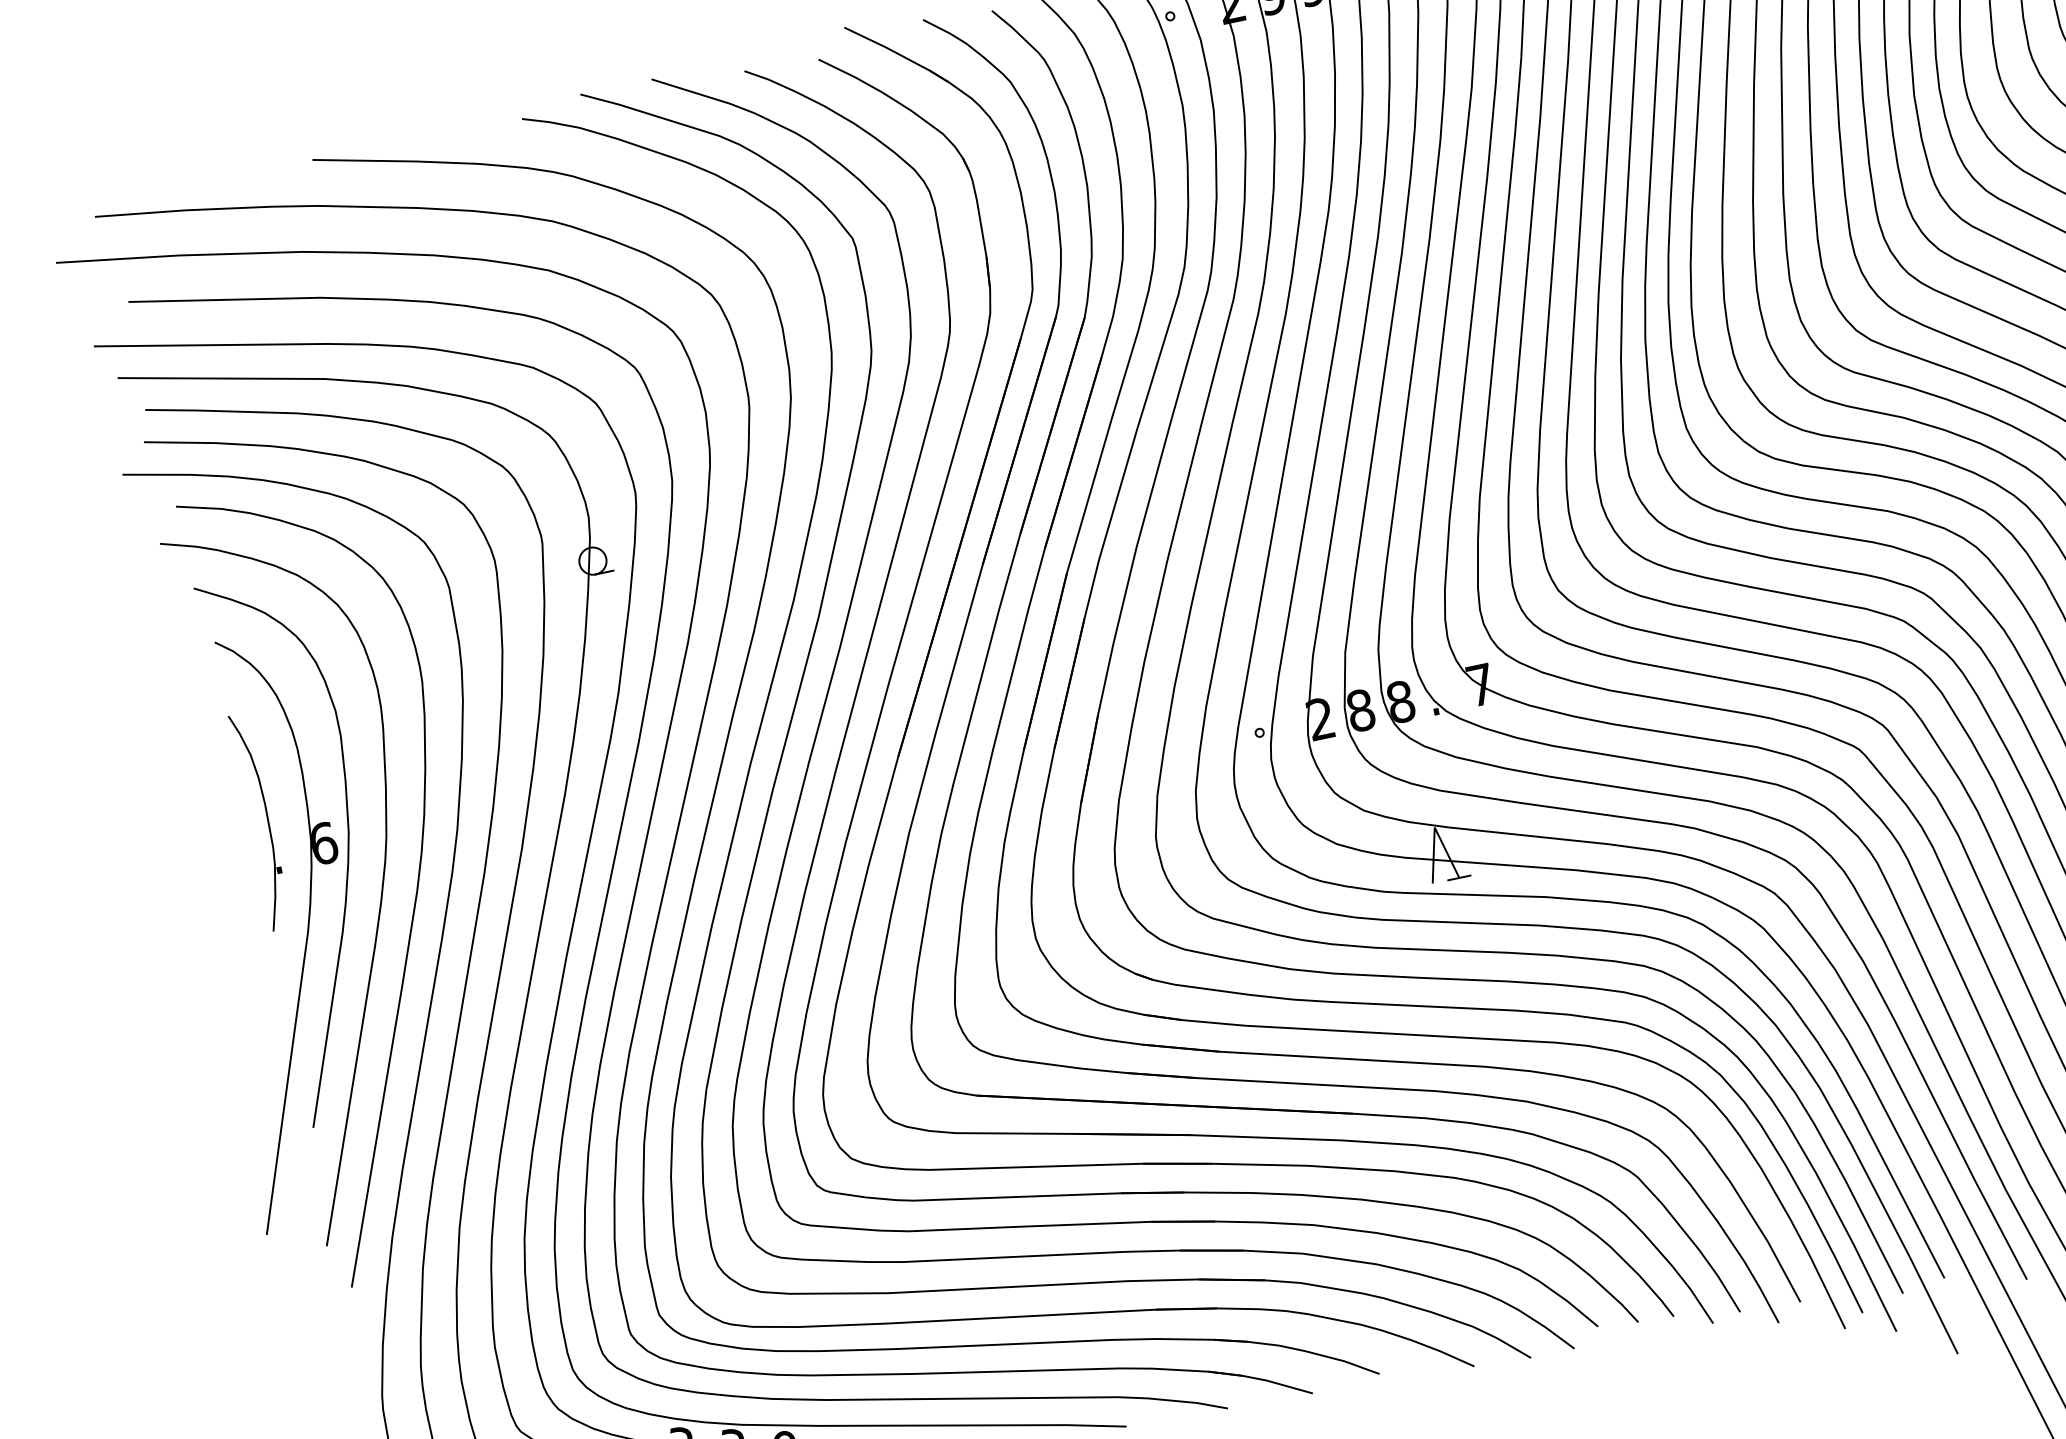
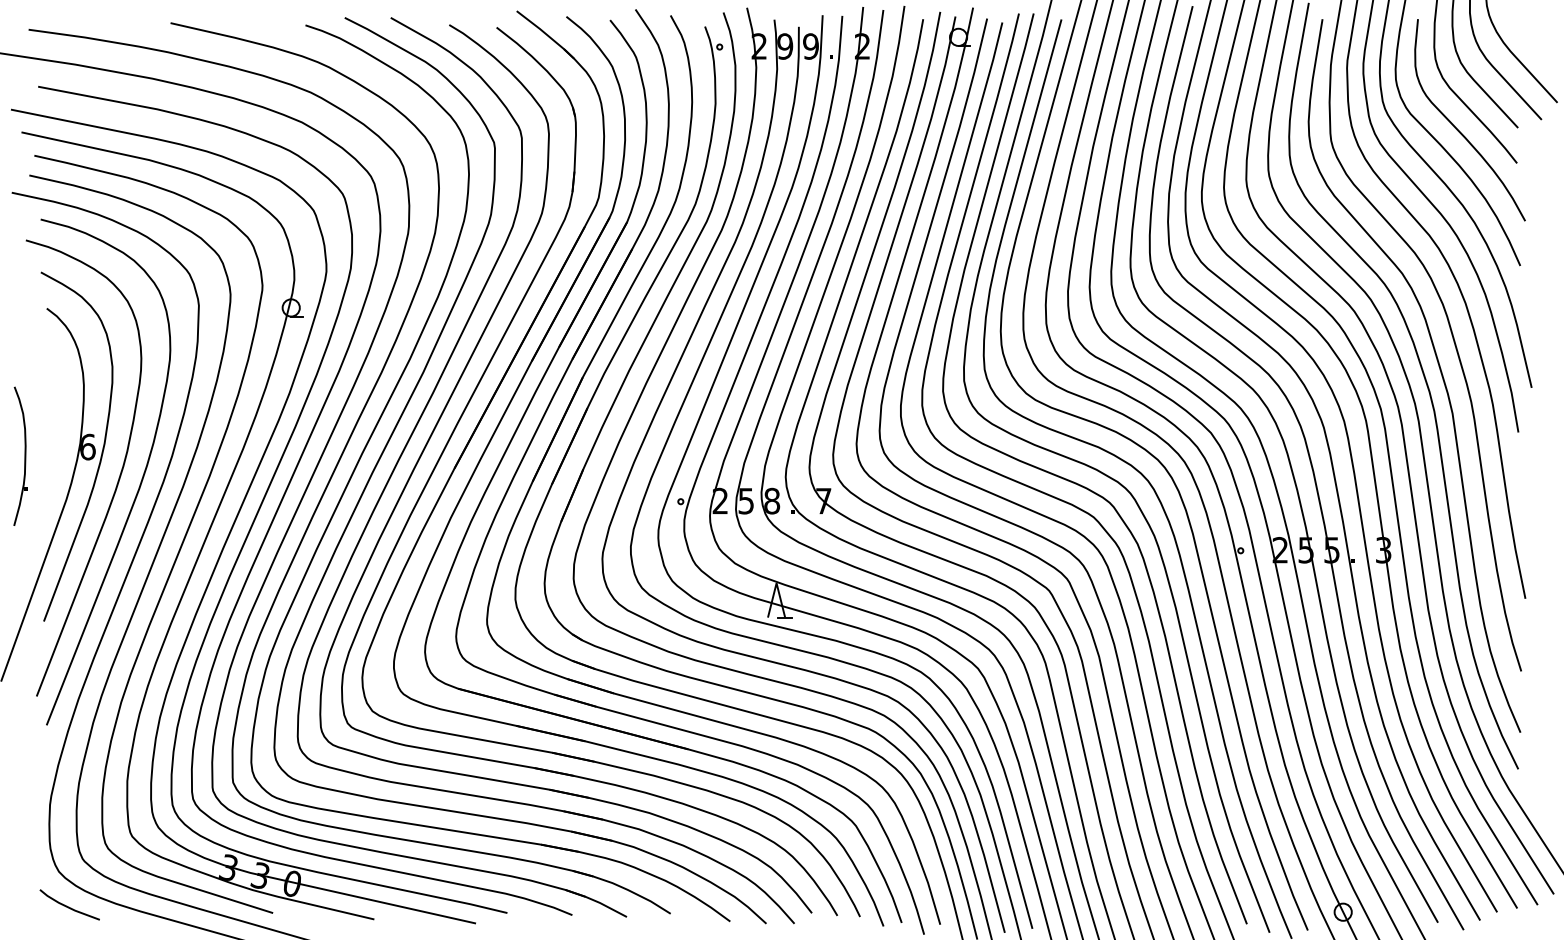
text: (1360, 709) -> (746, 500), 8 -> 5
part: (260, 820) -> (20, 455), moved

